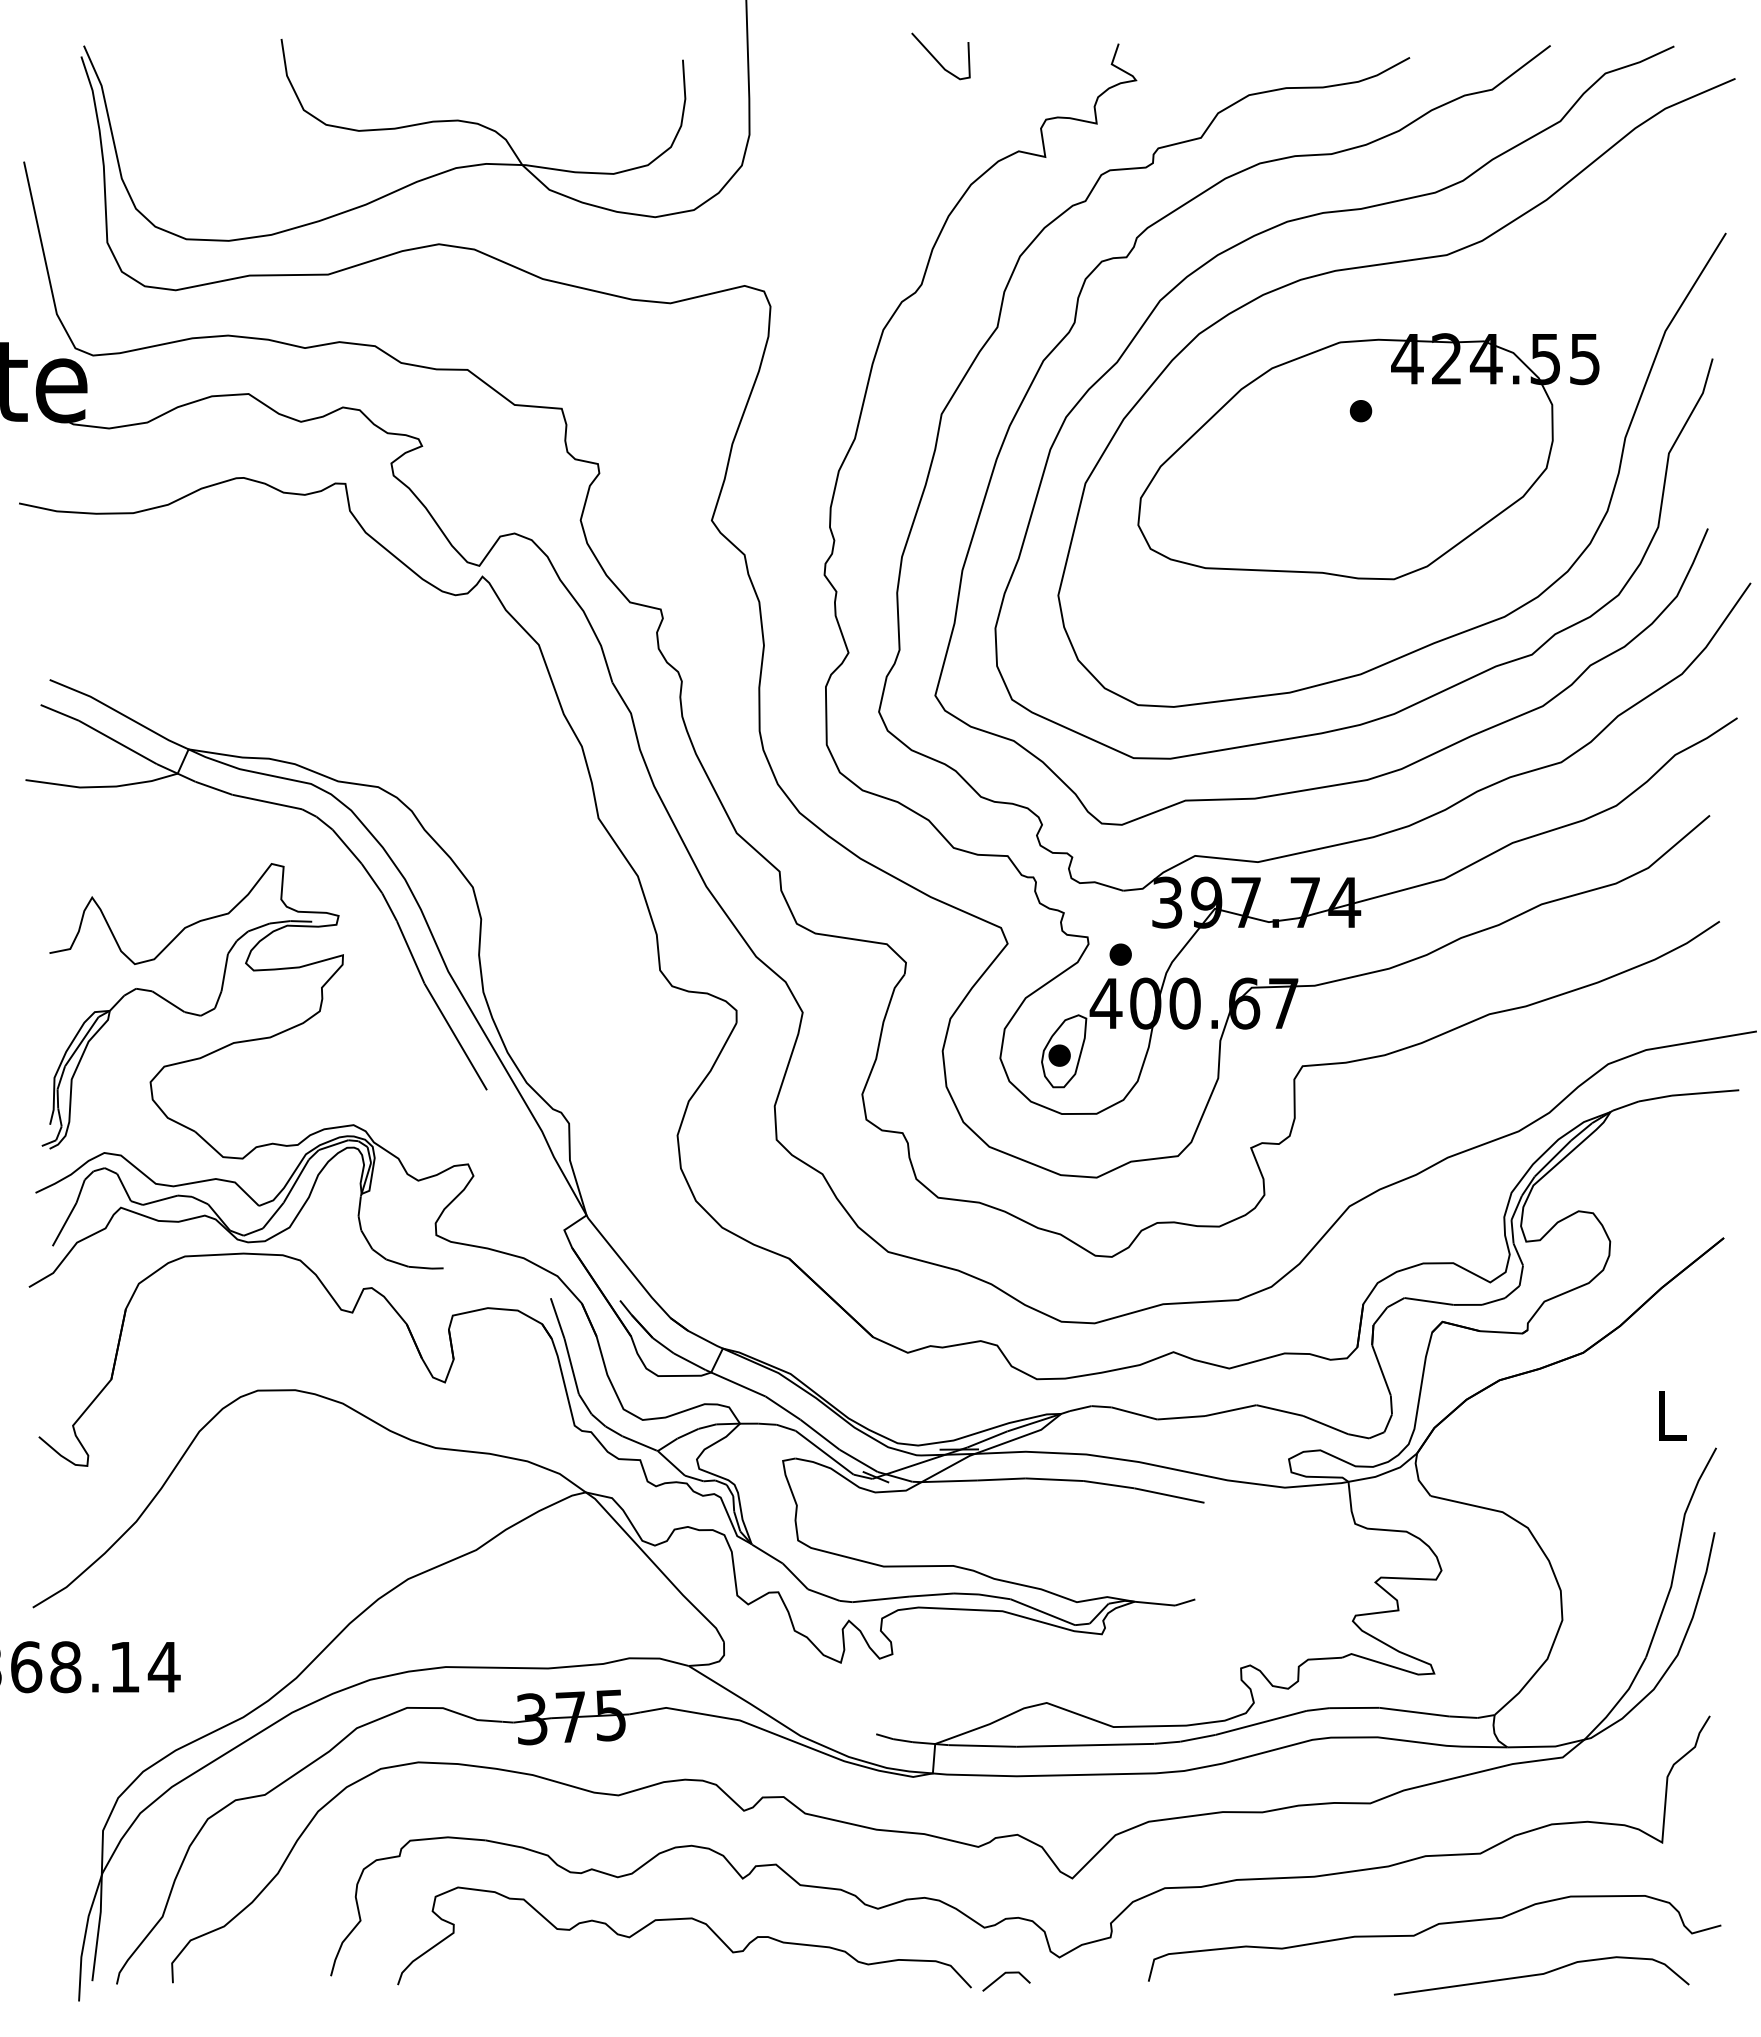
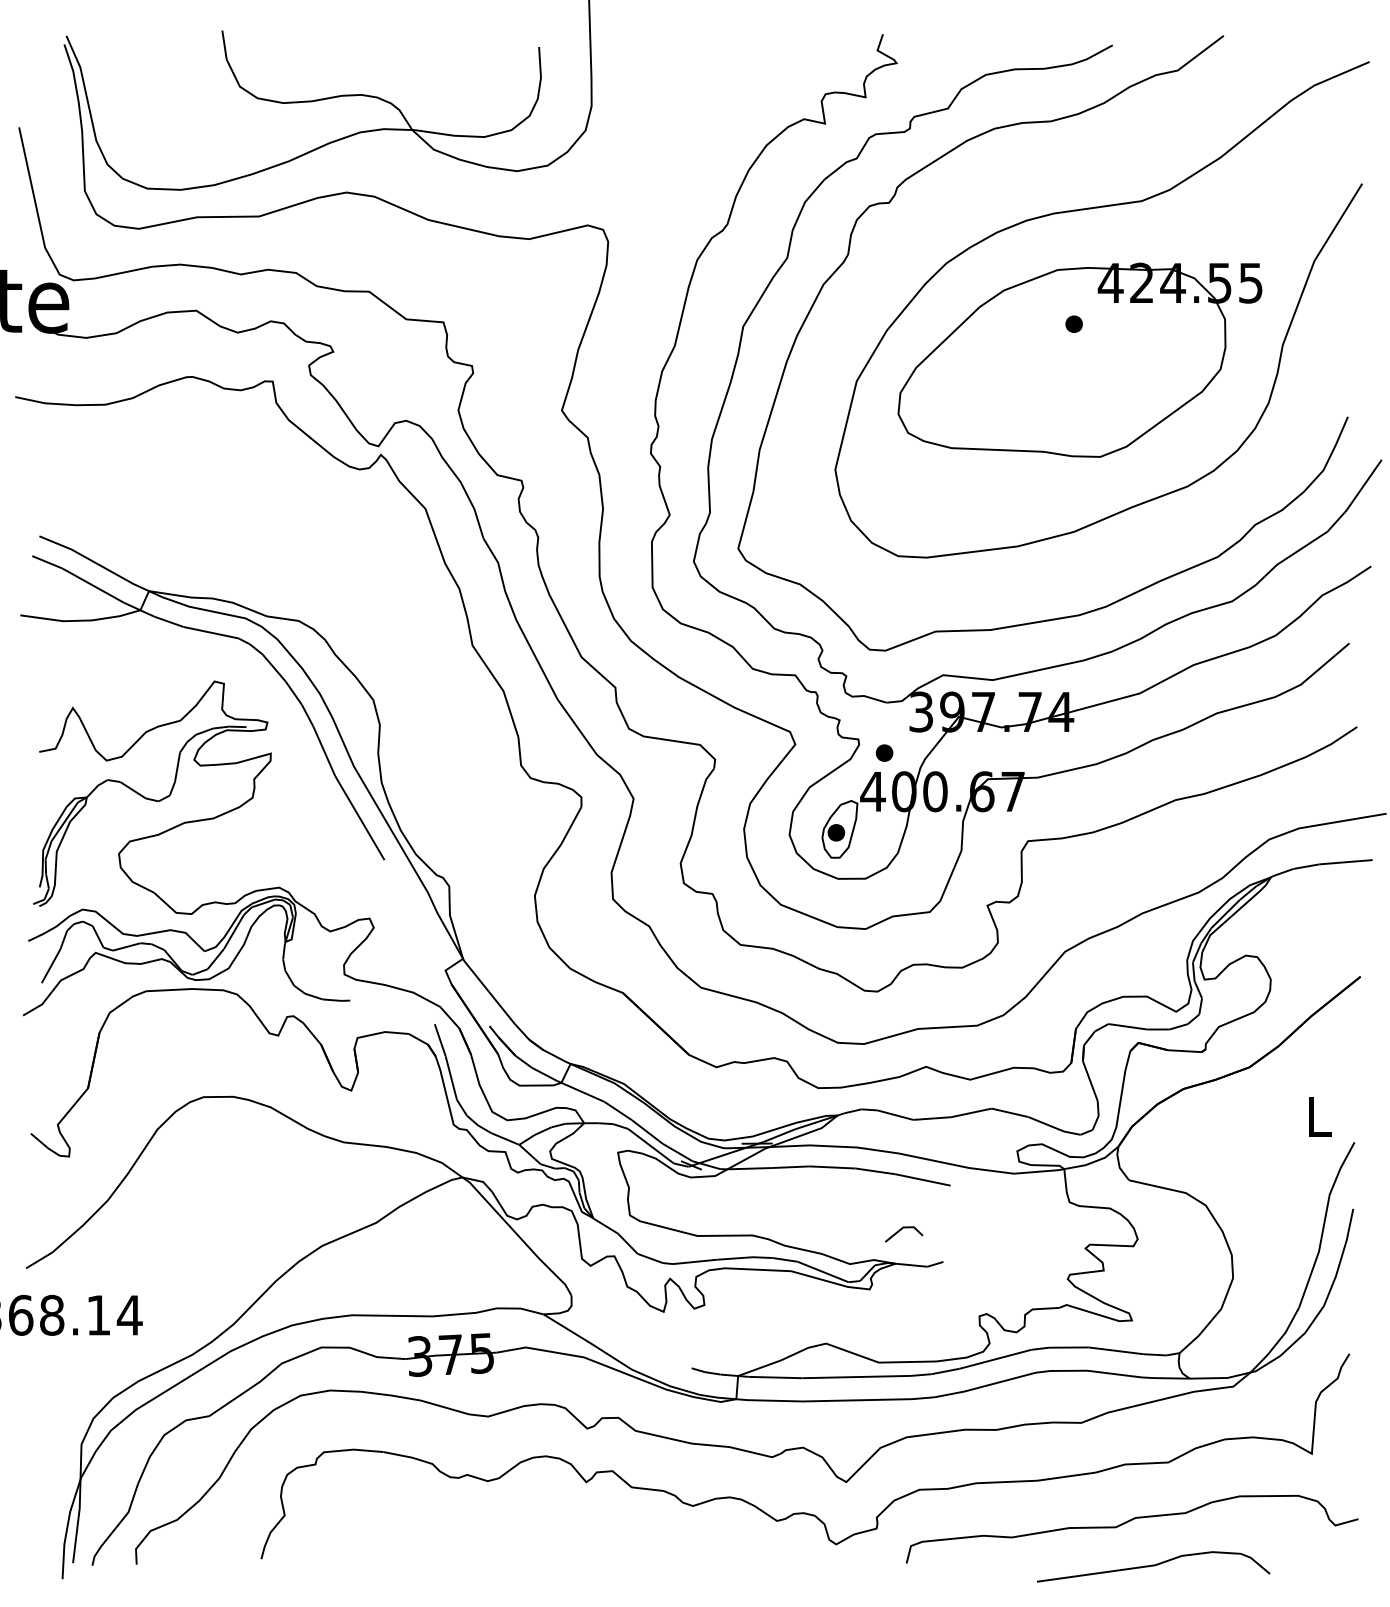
line: (937, 59) -> (739, 46), removed
curve: (1305, 218) -> (1030, 172), removed
curve: (684, 1919) -> (540, 1514), removed
curve: (1541, 1975) -> (1153, 1566), moved
line: (1002, 1976) -> (900, 1230), moved

